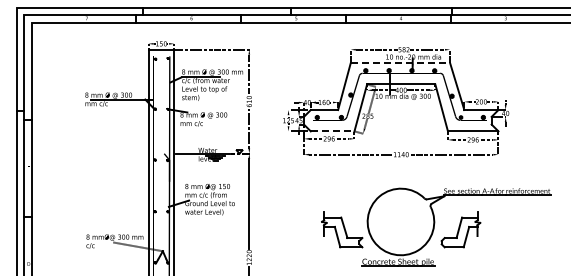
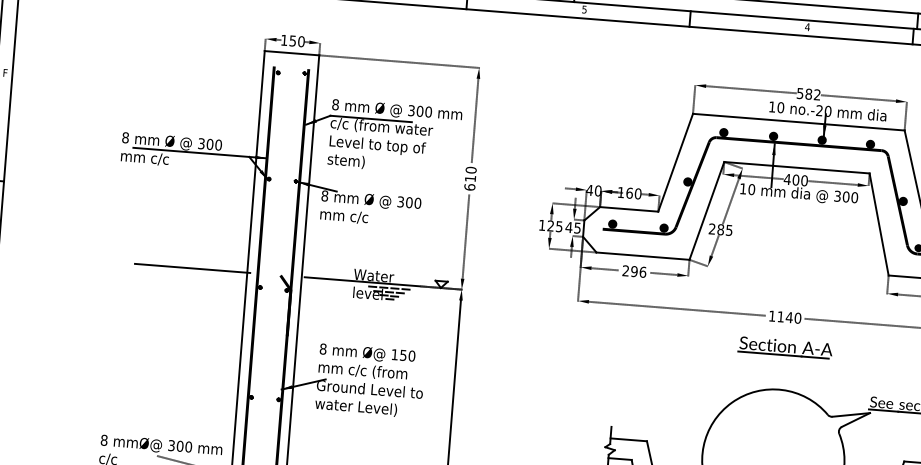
line: (400, 63) -> (798, 122), dashed -> solid
line: (332, 131) -> (642, 256), dashed -> solid
line: (122, 153) -> (191, 268), added
part: (402, 168) -> (785, 346), added

